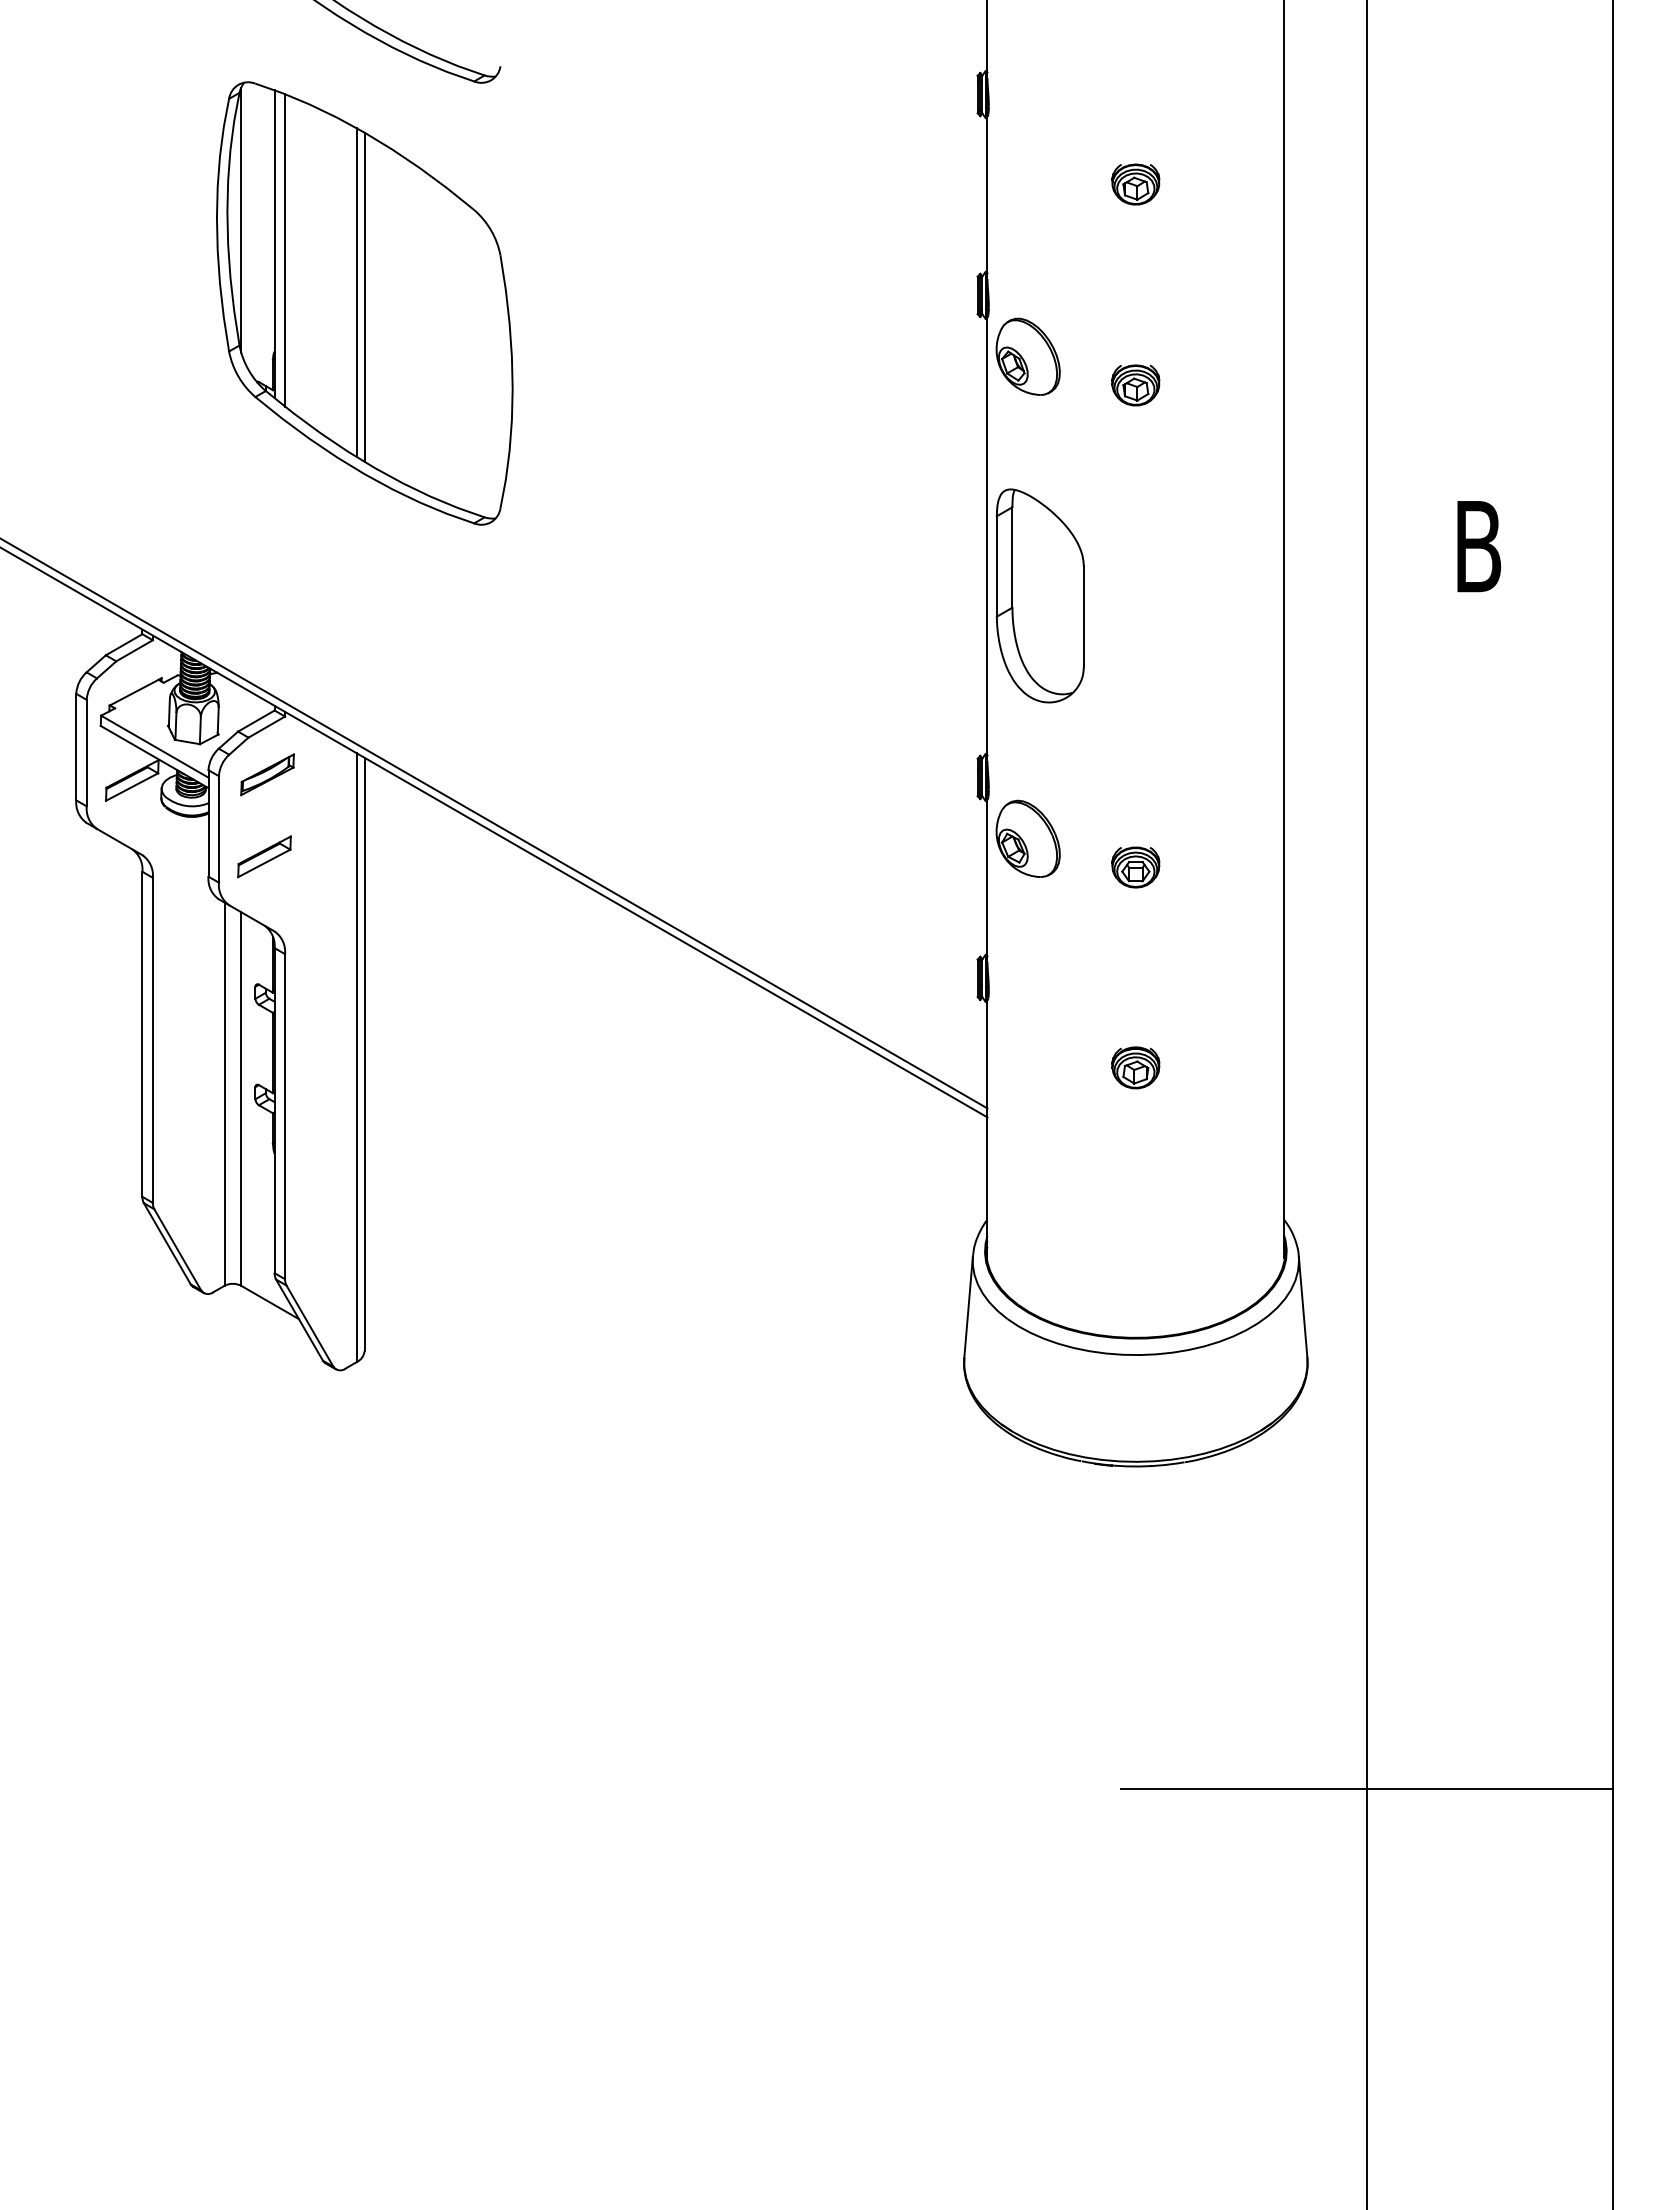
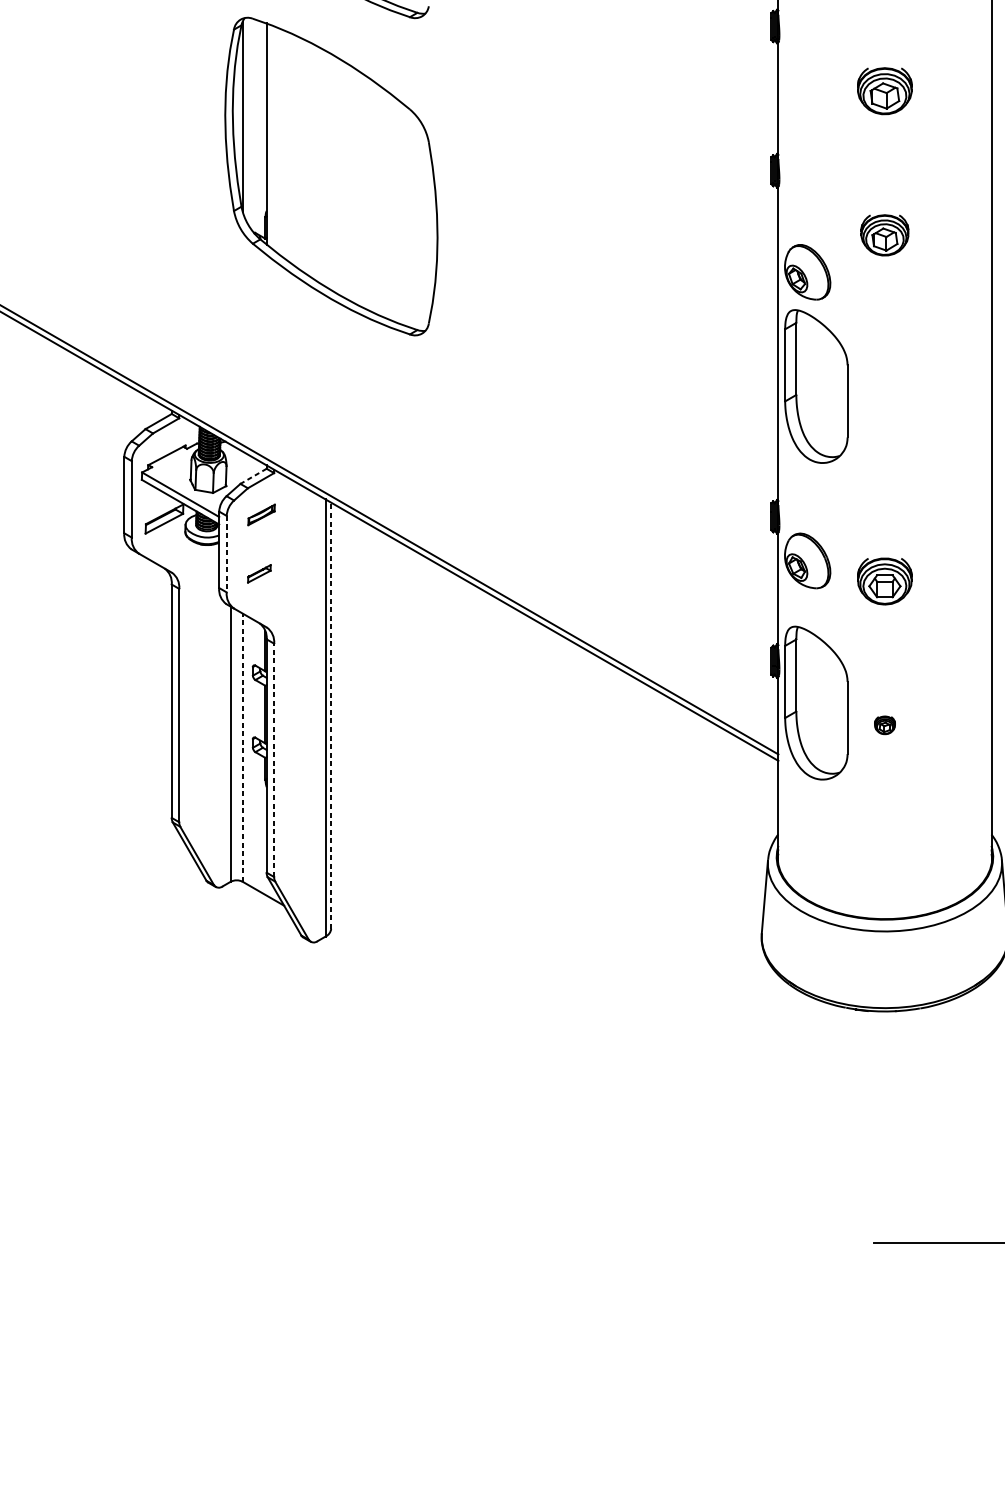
part: (1135, 184) -> (884, 91), size x1.6
line: (285, 250) -> (274, 138), removed
line: (356, 292) -> (325, 168), removed
line: (364, 296) -> (331, 171), removed
part: (1027, 356) -> (807, 272), moved
part: (1135, 385) -> (884, 235), size x1.4
line: (255, 721) -> (252, 476), solid -> dashed
part: (267, 774) -> (261, 514), size x0.7
line: (218, 829) -> (226, 554), solid -> dashed
part: (264, 856) -> (259, 573), size x0.6
part: (1135, 867) -> (884, 581), size x1.6
part: (1039, 1036) -> (815, 702), added
line: (364, 1054) -> (331, 715), solid -> dashed
part: (1135, 1067) -> (884, 725), size x0.6
line: (241, 1099) -> (242, 748), solid -> dashed
line: (285, 1116) -> (274, 760), solid -> dashed

